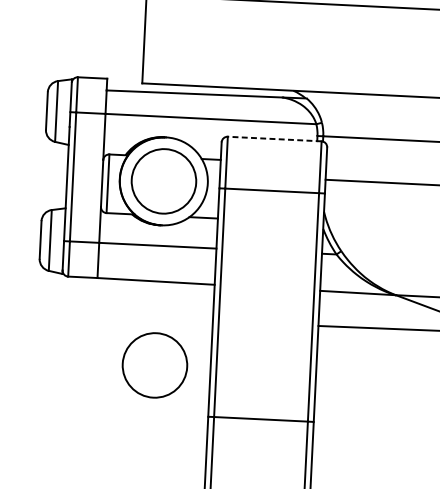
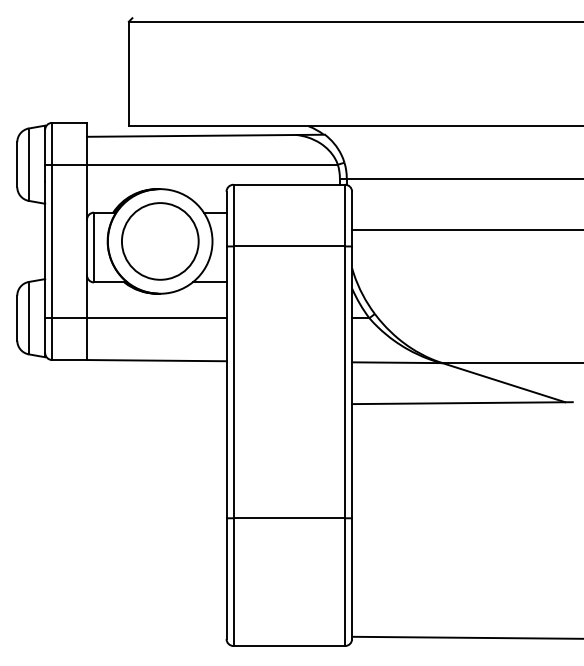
line: (274, 138) -> (289, 184), dashed -> solid
part: (155, 365) -> (160, 460), removed

